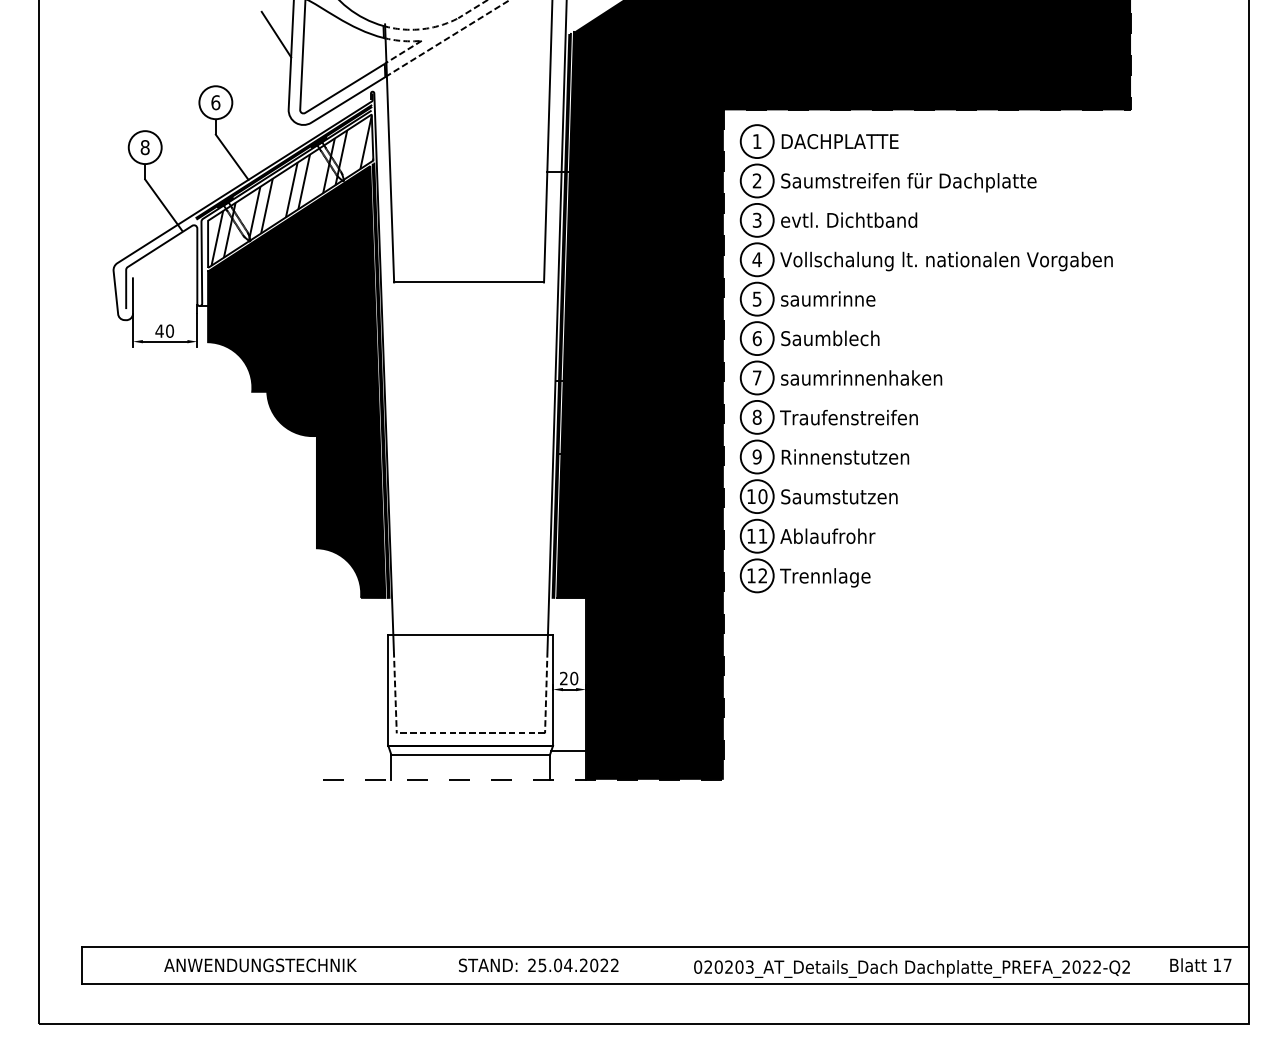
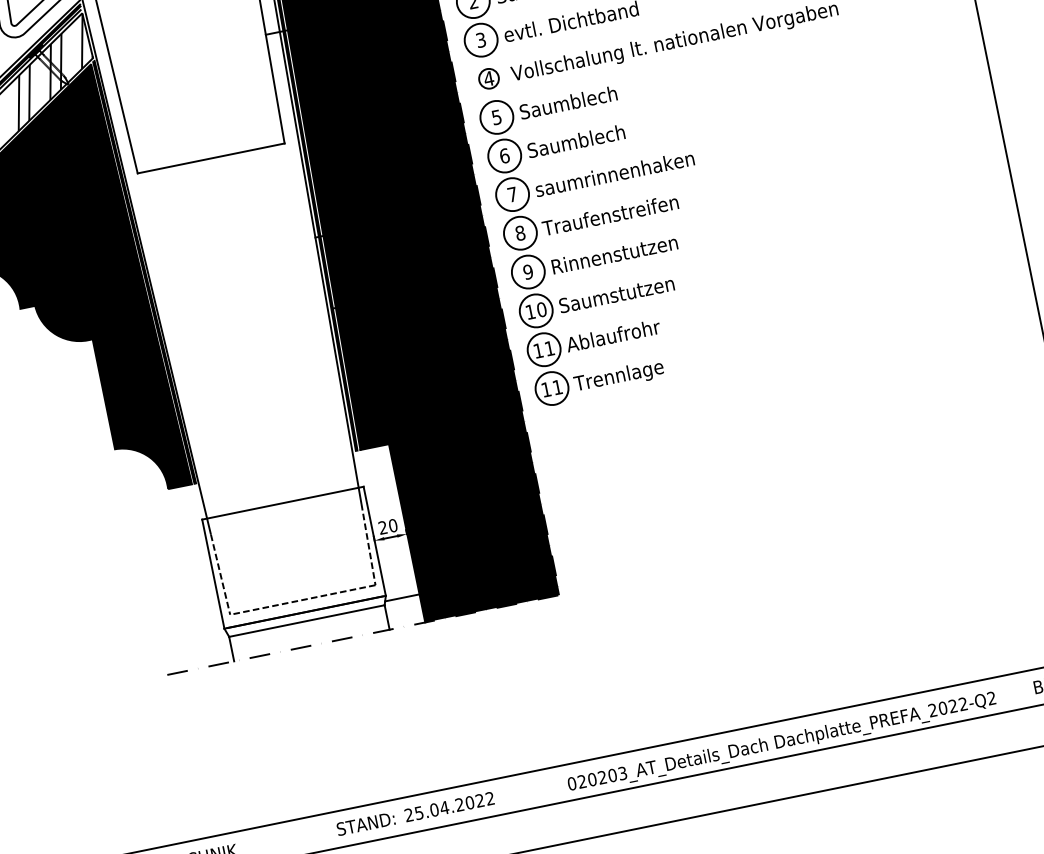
circle: (756, 259) -> (488, 78), size x0.6
text: (830, 298) -> (568, 102), saumrinne -> Saumblech
text: (762, 575) -> (557, 387), 12 -> 11

